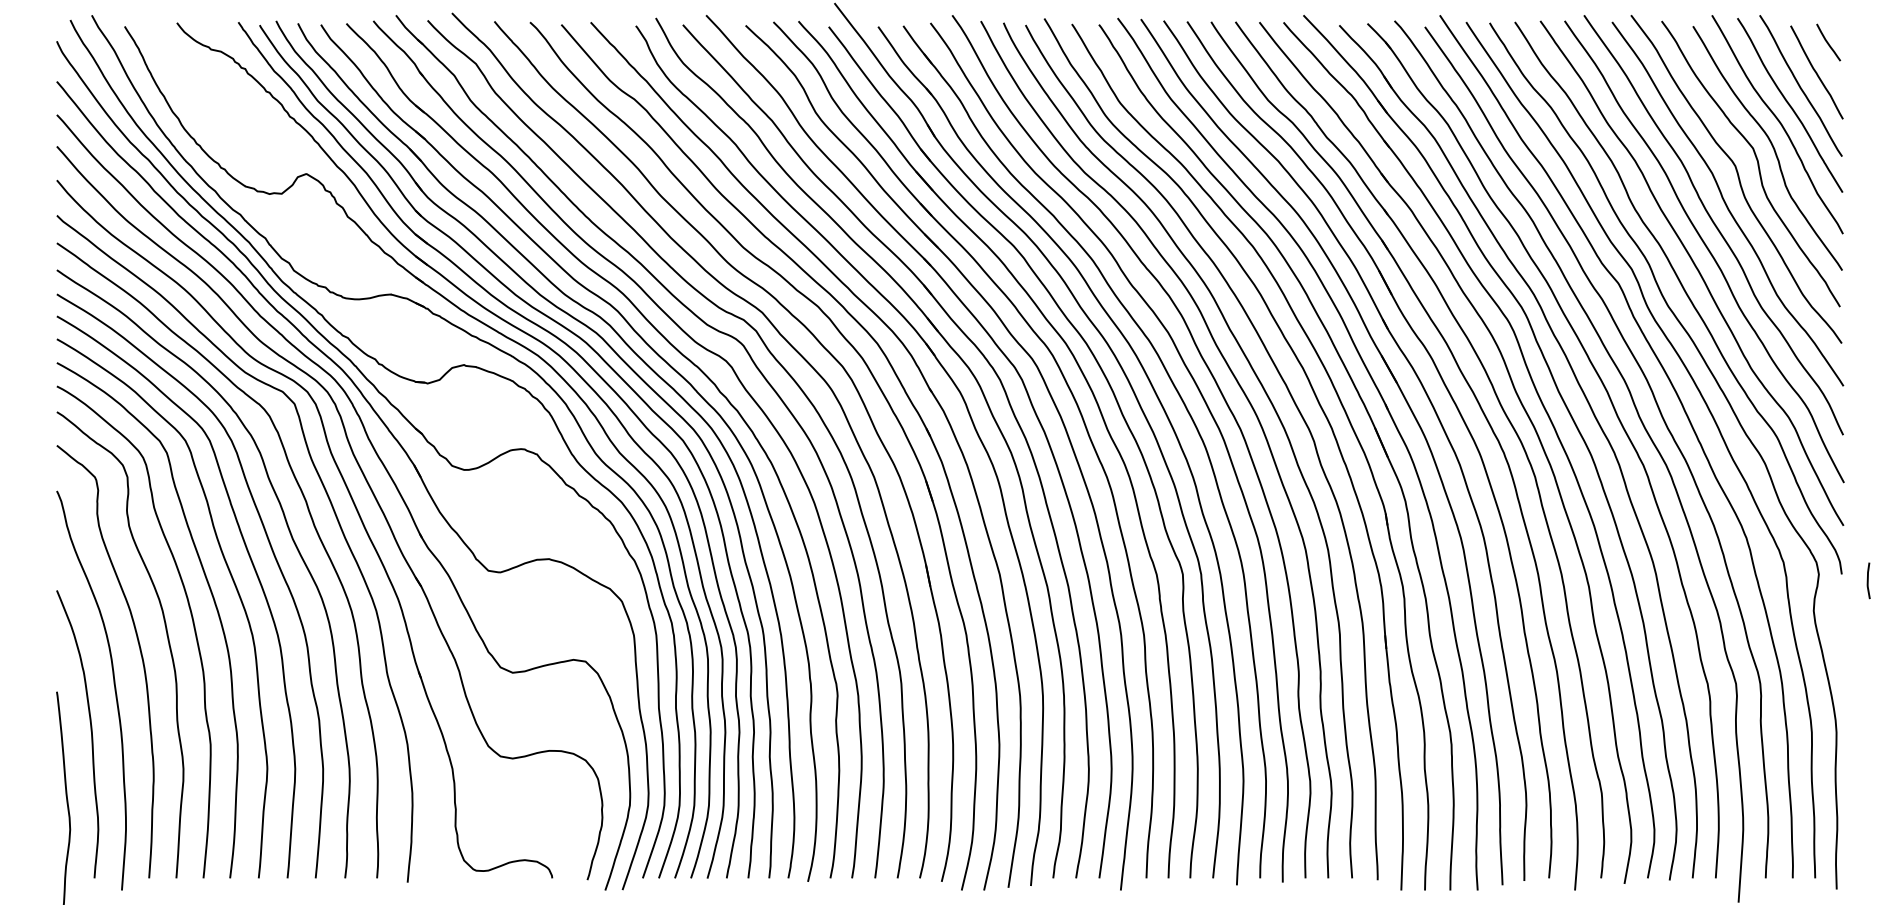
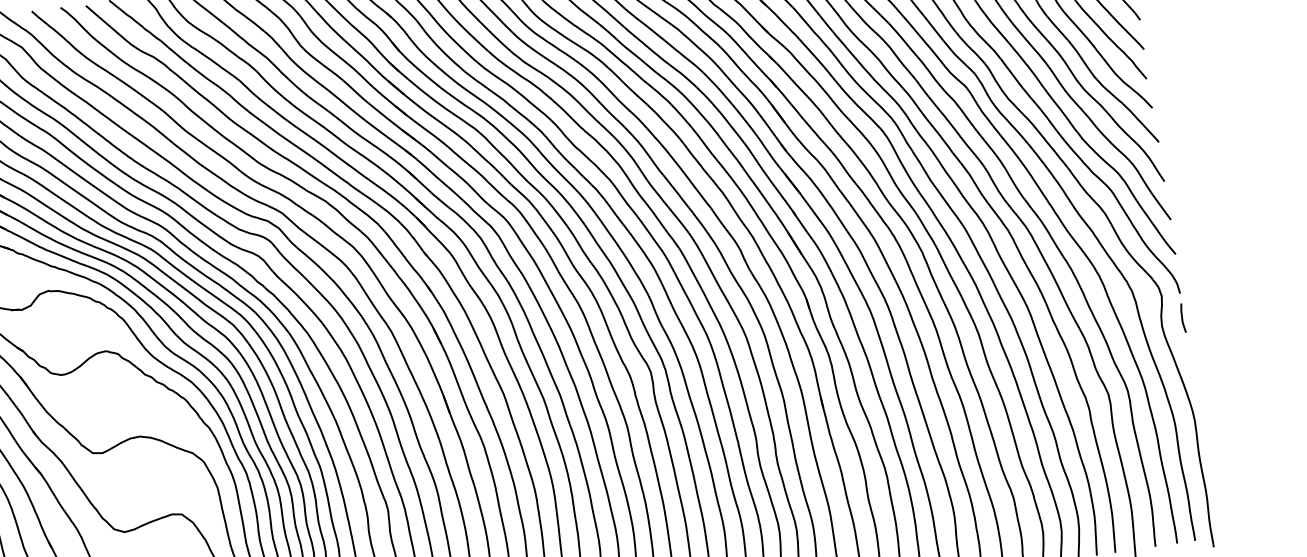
line: (1868, 580) -> (1182, 317), moved

